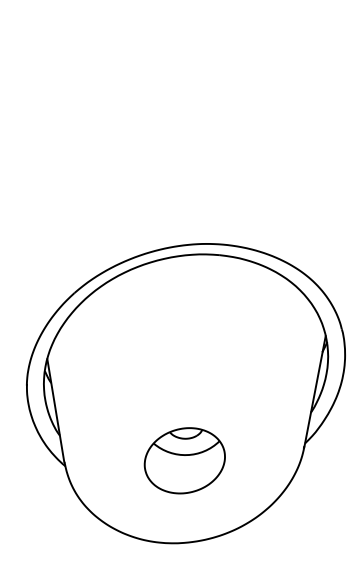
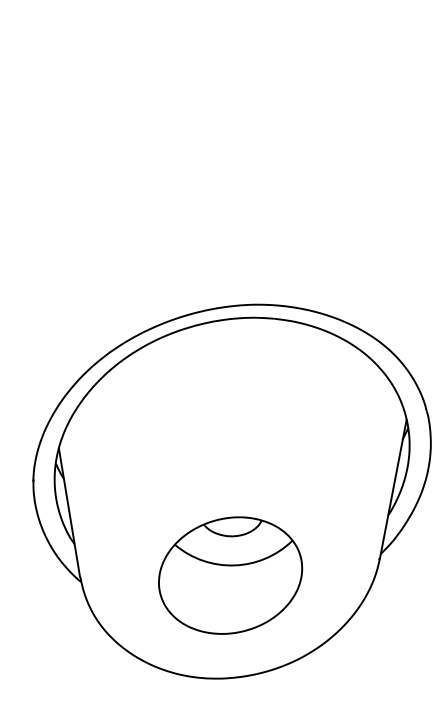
part: (184, 460) -> (230, 575), size x1.43

